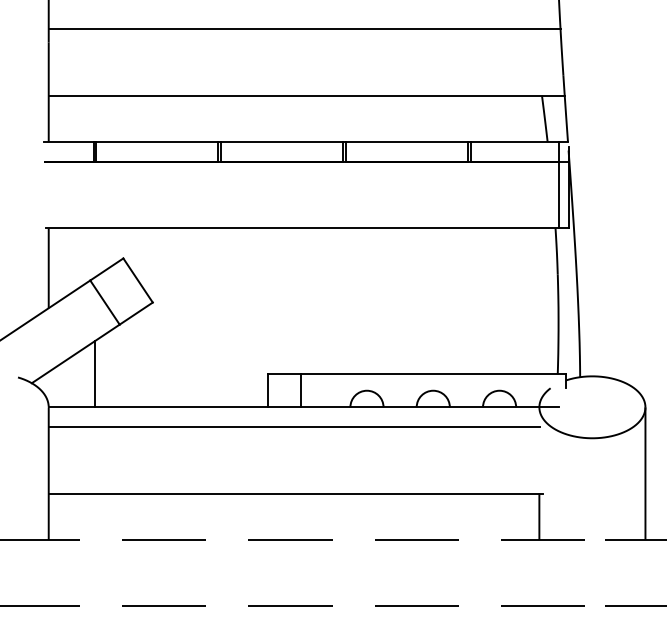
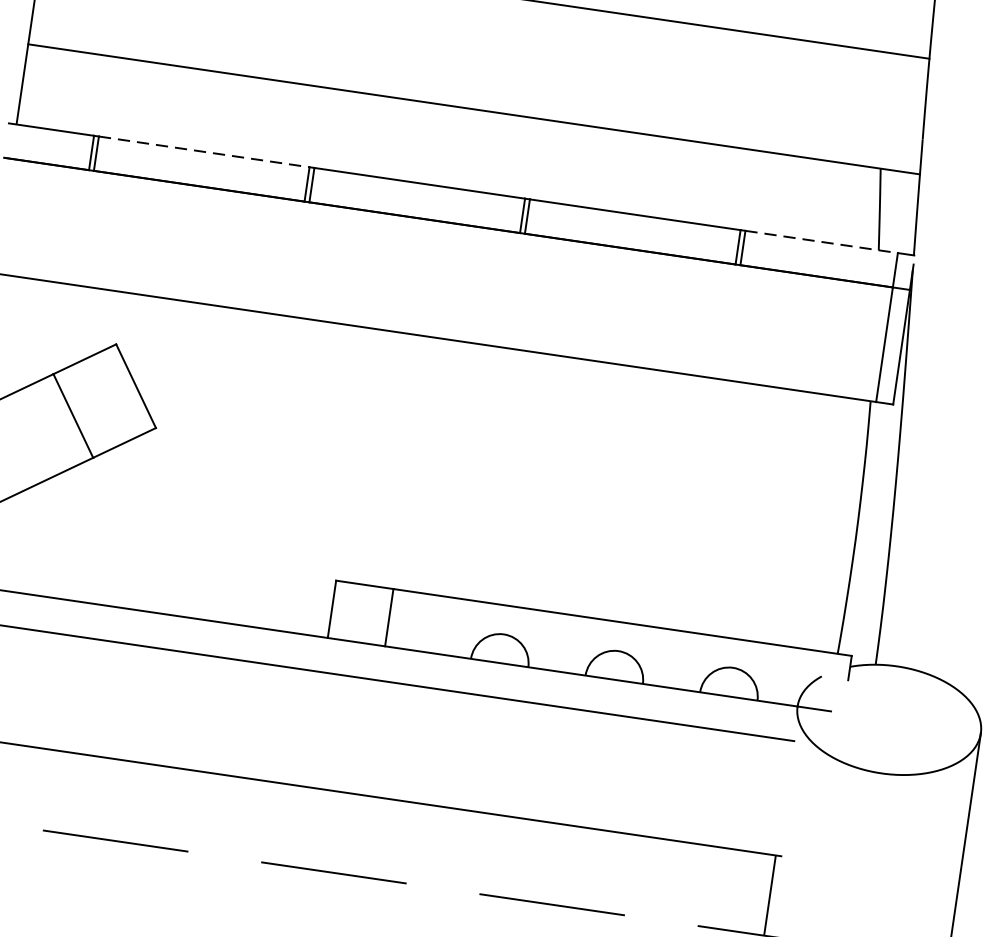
line: (157, 142) -> (204, 152), solid -> dashed
line: (515, 142) -> (823, 242), solid -> dashed
line: (95, 374) -> (38, 537), removed

